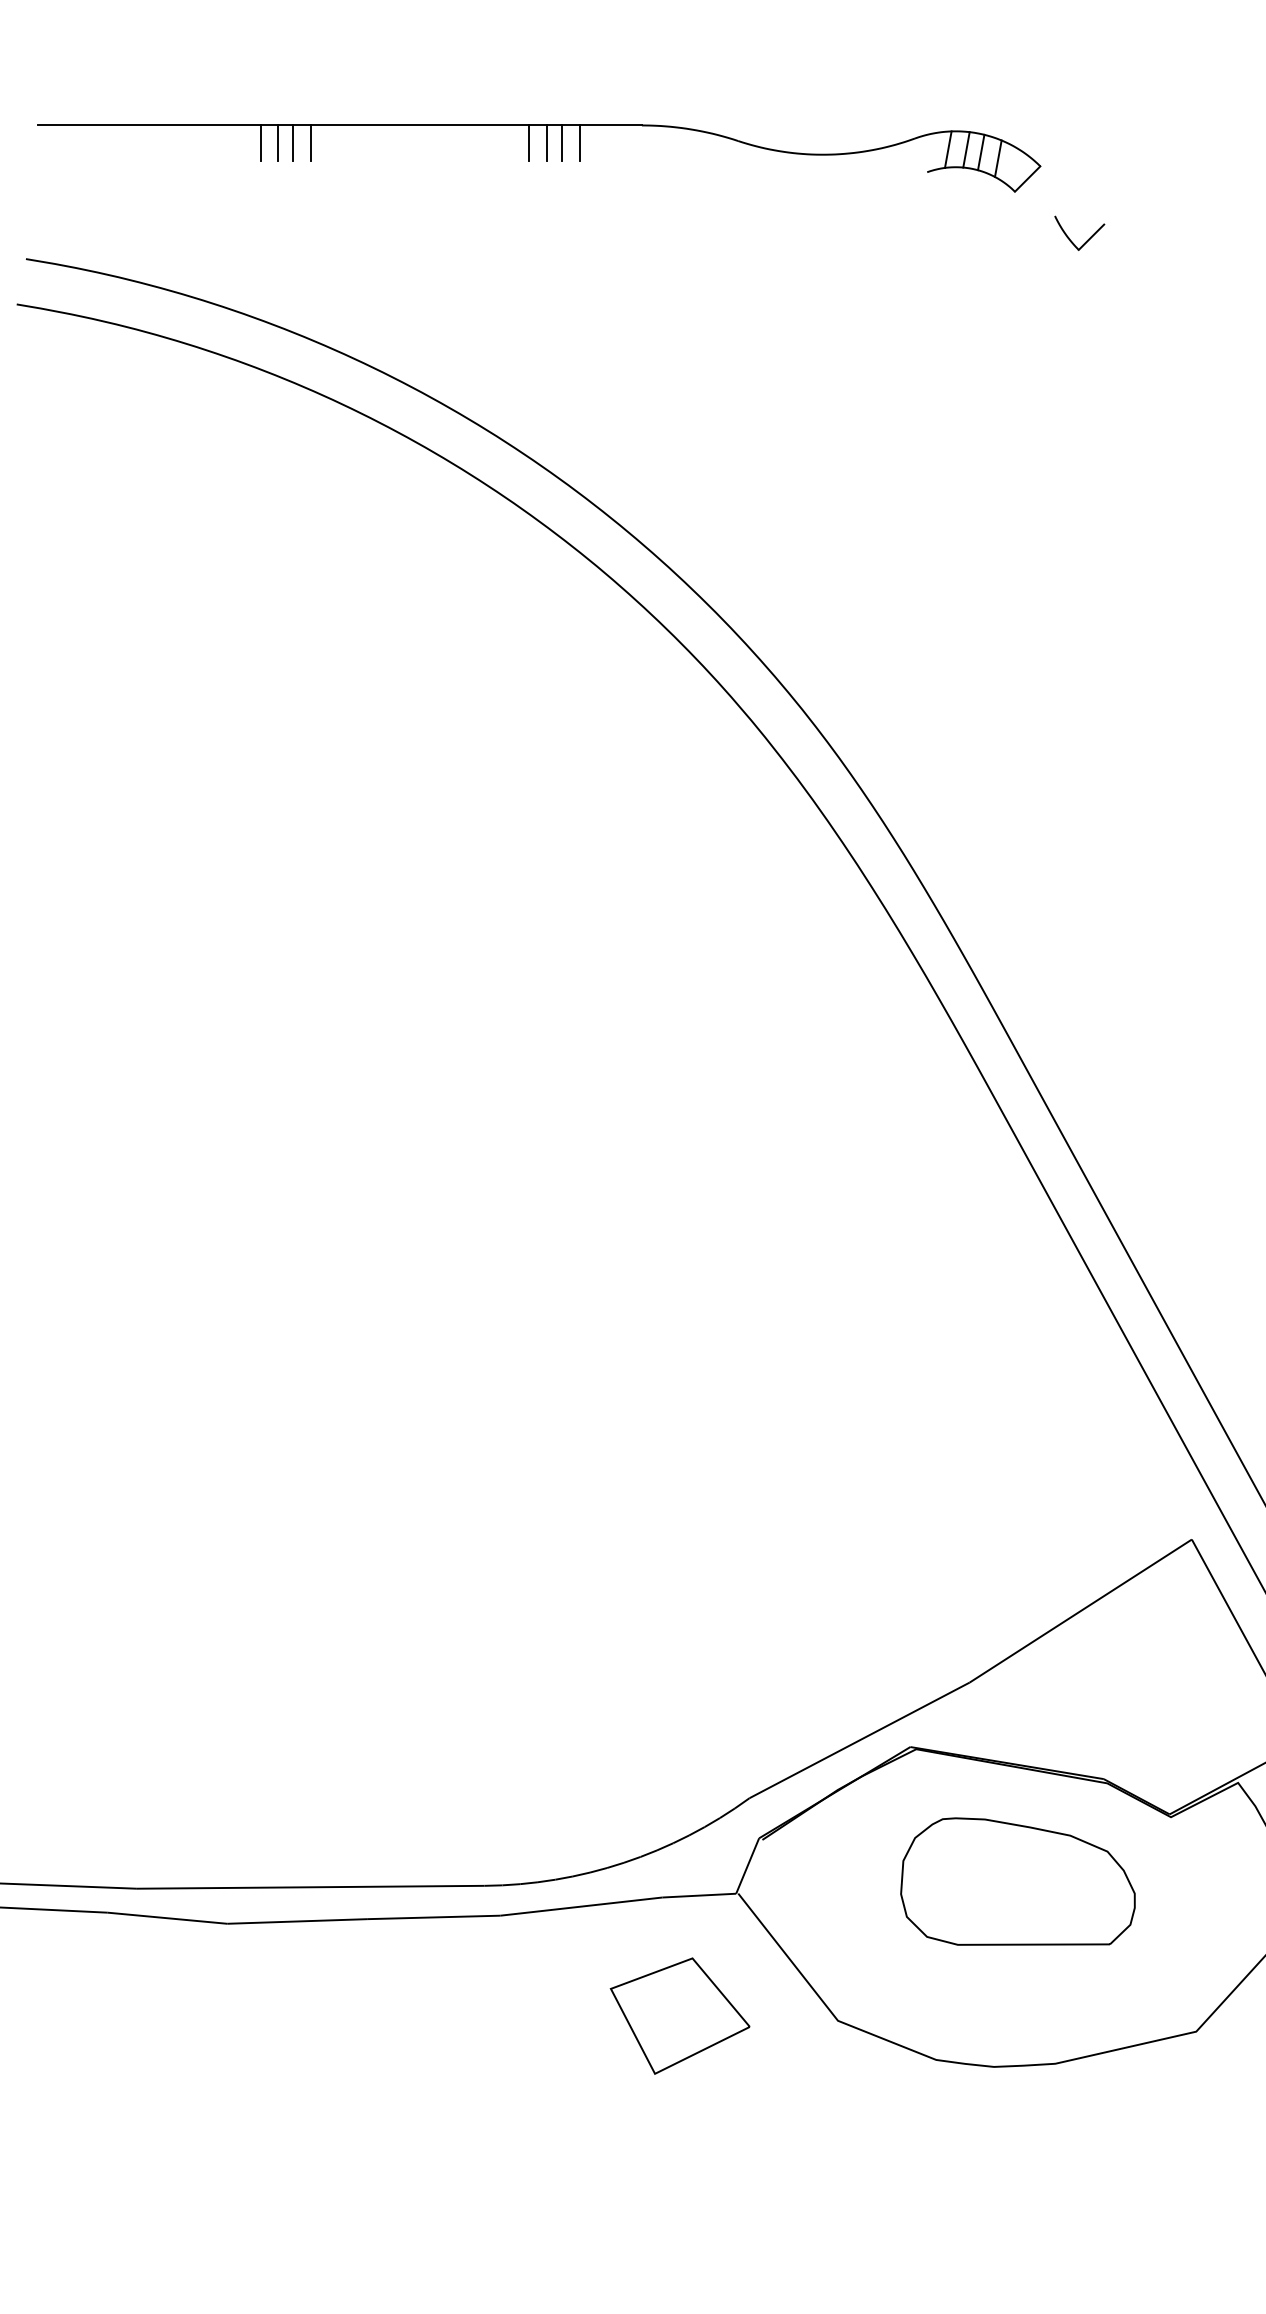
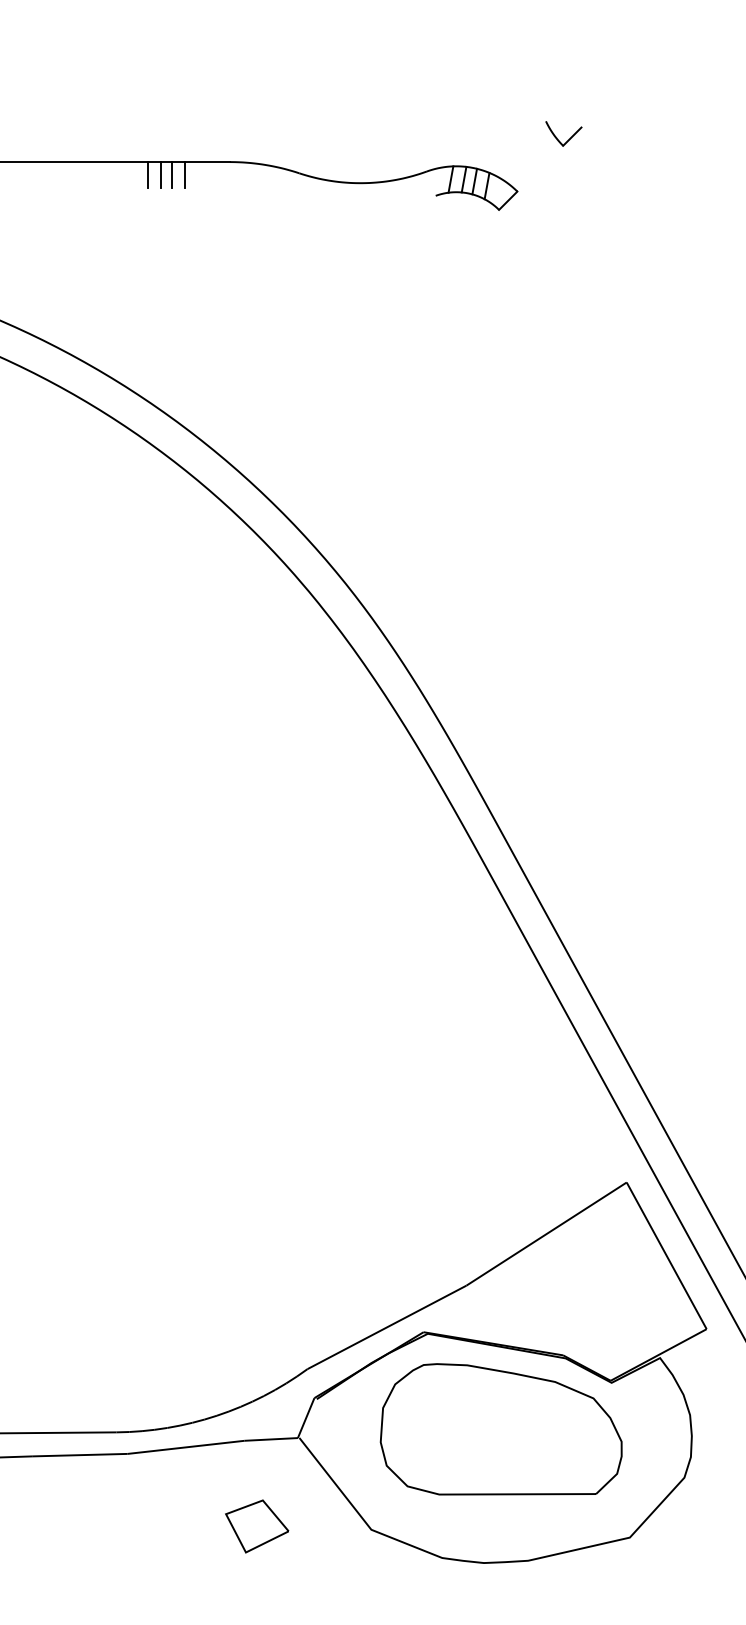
part: (1087, 239) -> (569, 138), moved
part: (1017, 1881) -> (500, 1429), size x1.43
part: (679, 2016) -> (256, 1526), size x0.62

